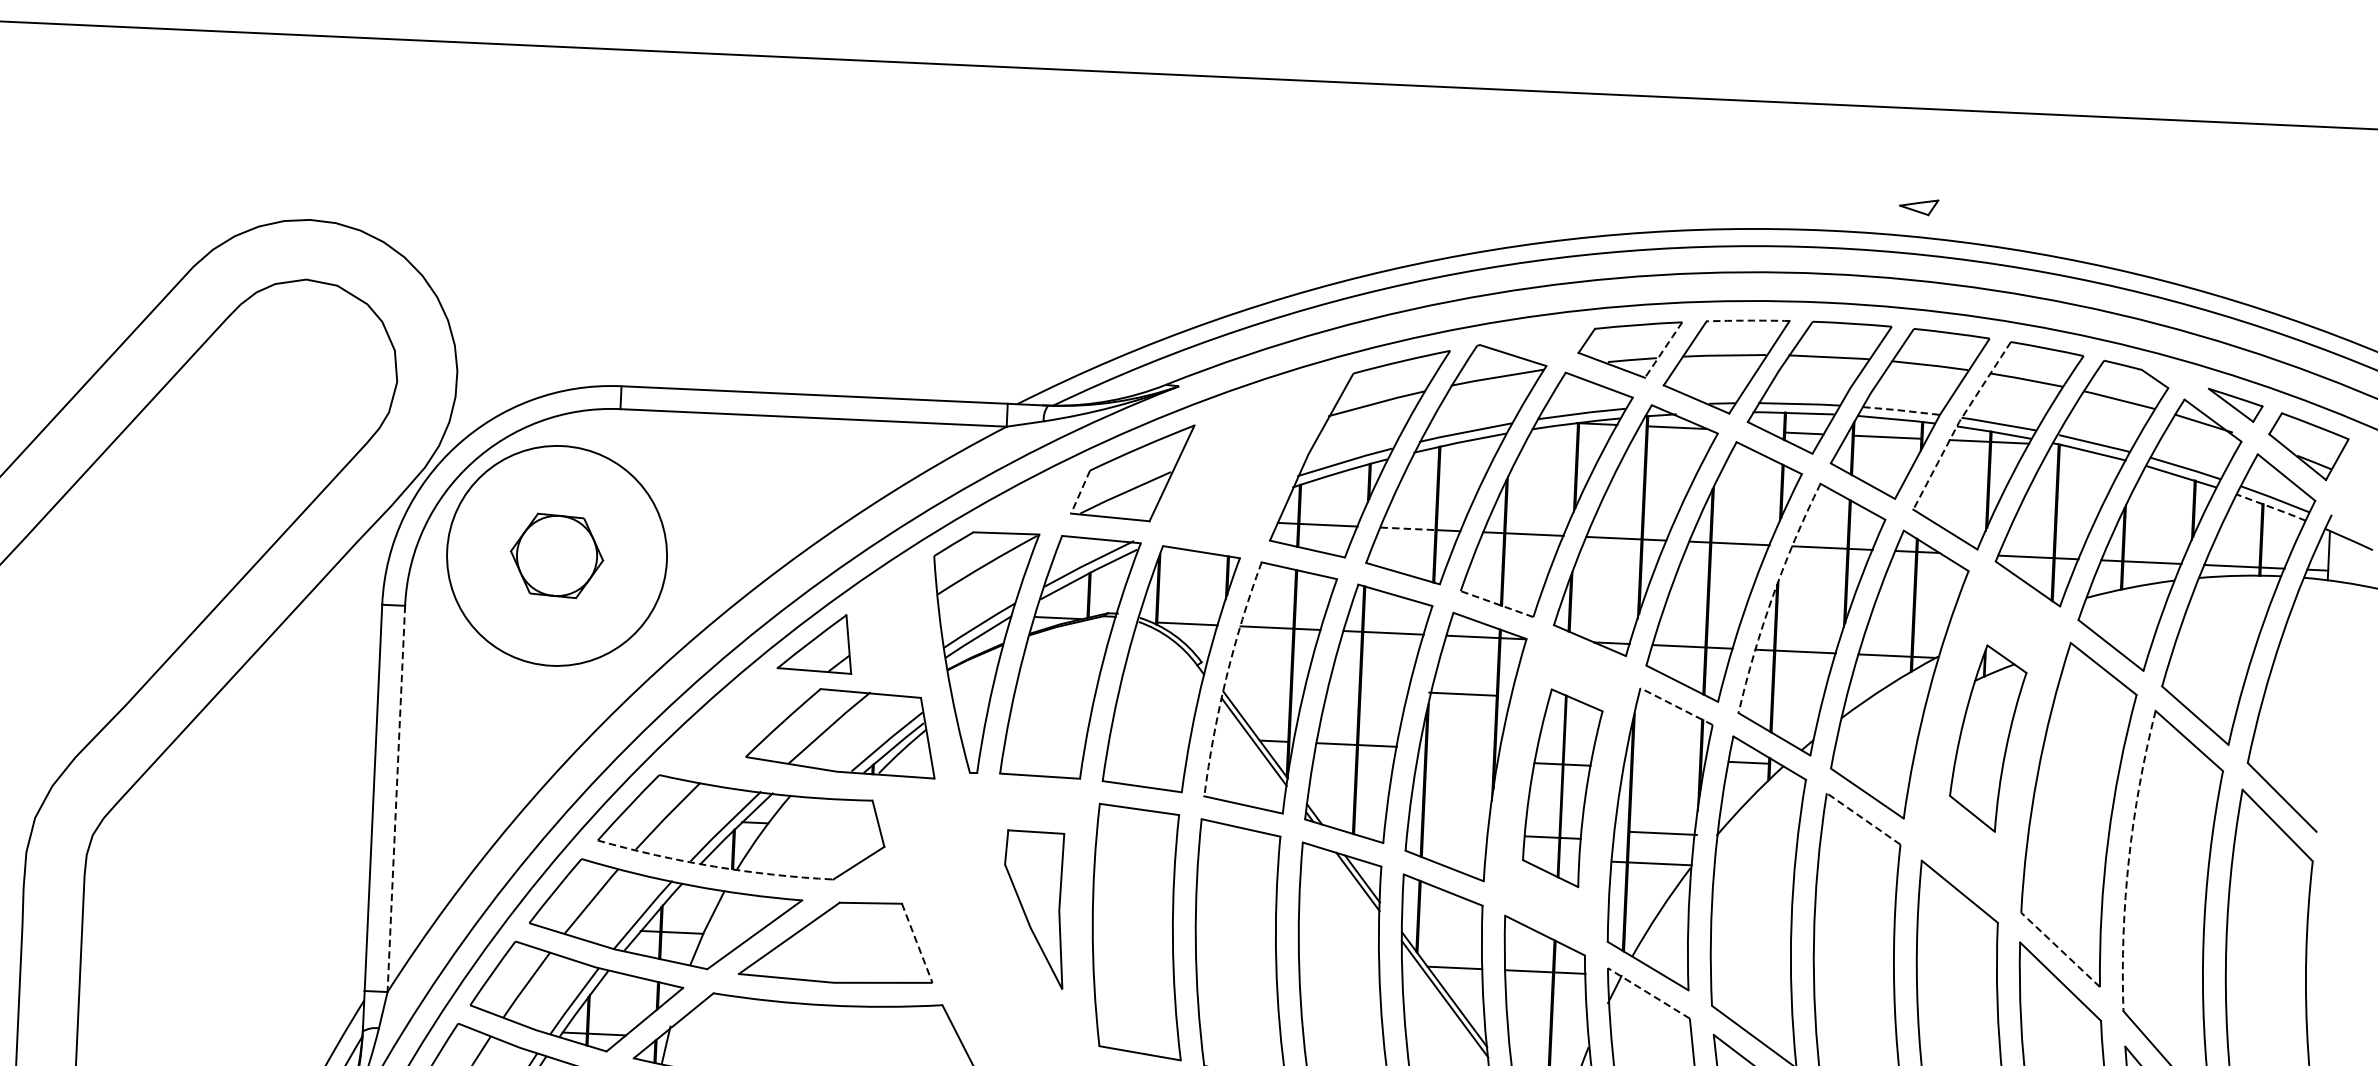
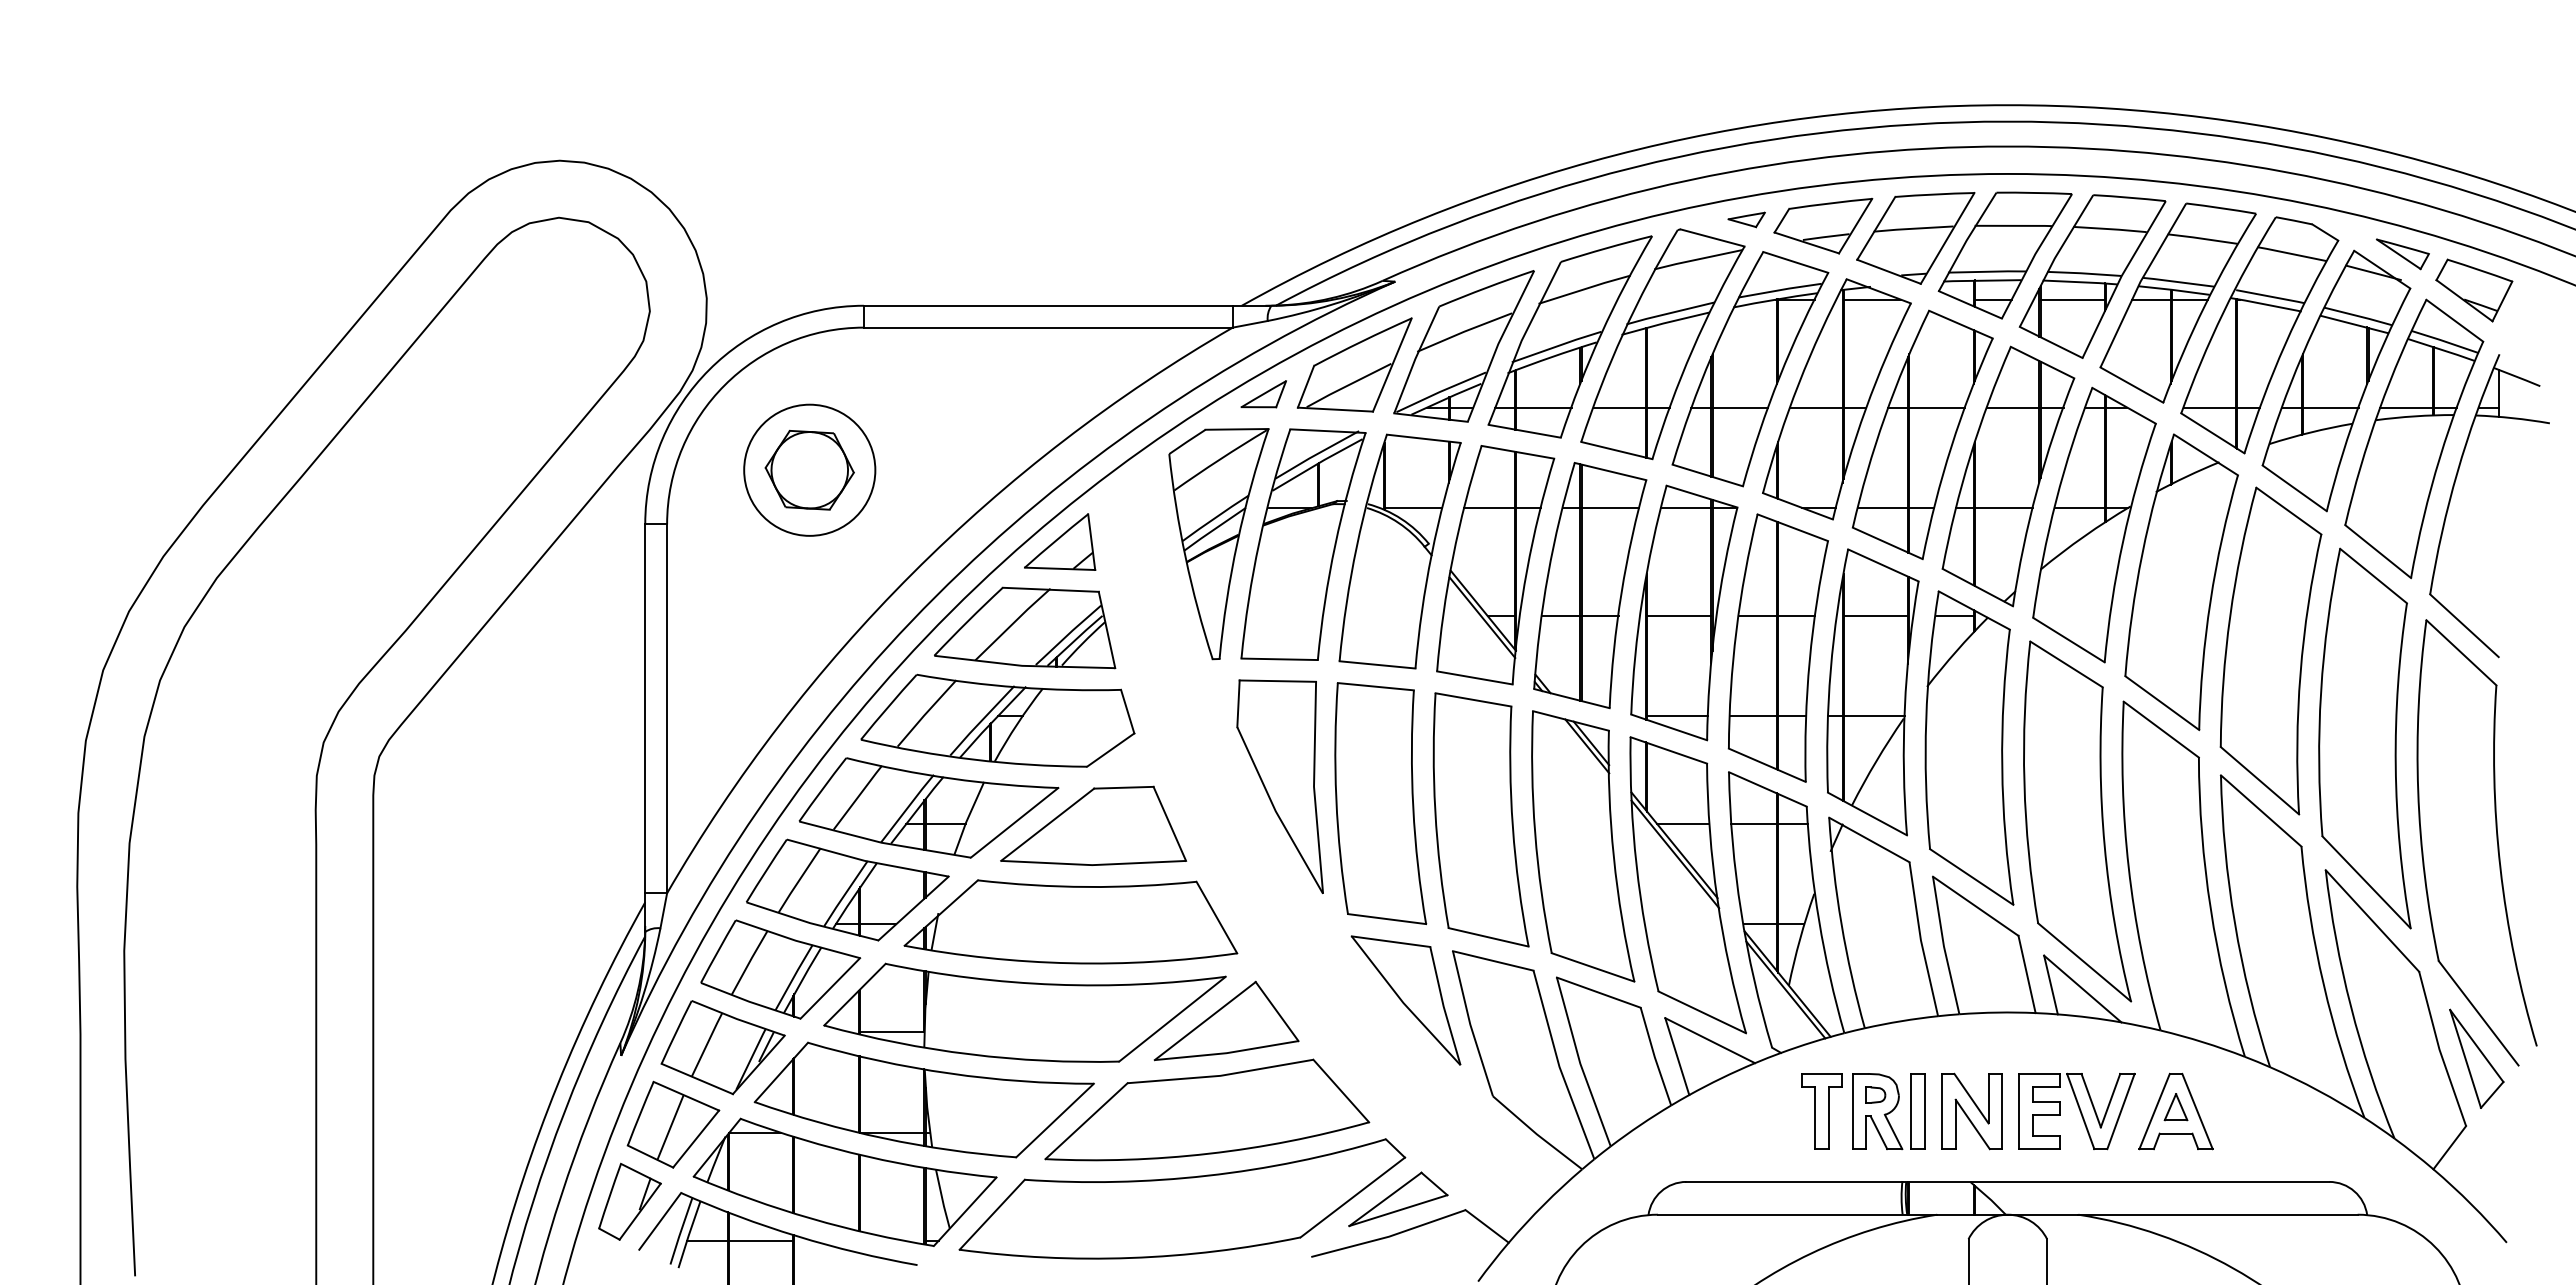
part: (1918, 206) -> (1746, 219), moved
arc: (1747, 320) -> (1934, 194), dashed -> solid
line: (1663, 350) -> (1855, 226), dashed -> solid
line: (1900, 410) -> (2083, 273), dashed -> solid
line: (1958, 423) -> (2139, 283), dashed -> solid
part: (1247, 457) -> (1463, 346), added
line: (1080, 492) -> (1305, 387), dashed -> solid
part: (1035, 498) -> (1263, 394), added
line: (2271, 507) -> (2441, 349), dashed -> solid
line: (1408, 528) -> (1620, 407), dashed -> solid
circle: (556, 555) -> (809, 469), size x0.62
arc: (1773, 595) -> (1970, 455), dashed -> solid
line: (1496, 604) -> (1707, 475), dashed -> solid
arc: (1225, 677) -> (1452, 557), dashed -> solid
line: (1463, 693) -> (1679, 615), moved
line: (1676, 706) -> (1883, 565), dashed -> solid
part: (842, 731) -> (1025, 627), moved
part: (1987, 738) -> (2181, 582), size x1.67
part: (1561, 787) -> (1777, 647), size x1.43
line: (396, 799) -> (667, 709), dashed -> solid
line: (1863, 819) -> (2066, 664), dashed -> solid
line: (1662, 832) -> (1875, 615), moved
line: (1453, 854) -> (1677, 716), added
arc: (2129, 859) -> (2321, 691), dashed -> solid
arc: (714, 866) -> (973, 759), dashed -> solid
part: (1033, 909) -> (1279, 786), size x1.43
line: (917, 943) -> (1170, 824), dashed -> solid
line: (2060, 949) -> (2259, 780), dashed -> solid
line: (1649, 992) -> (1869, 839), dashed -> solid

